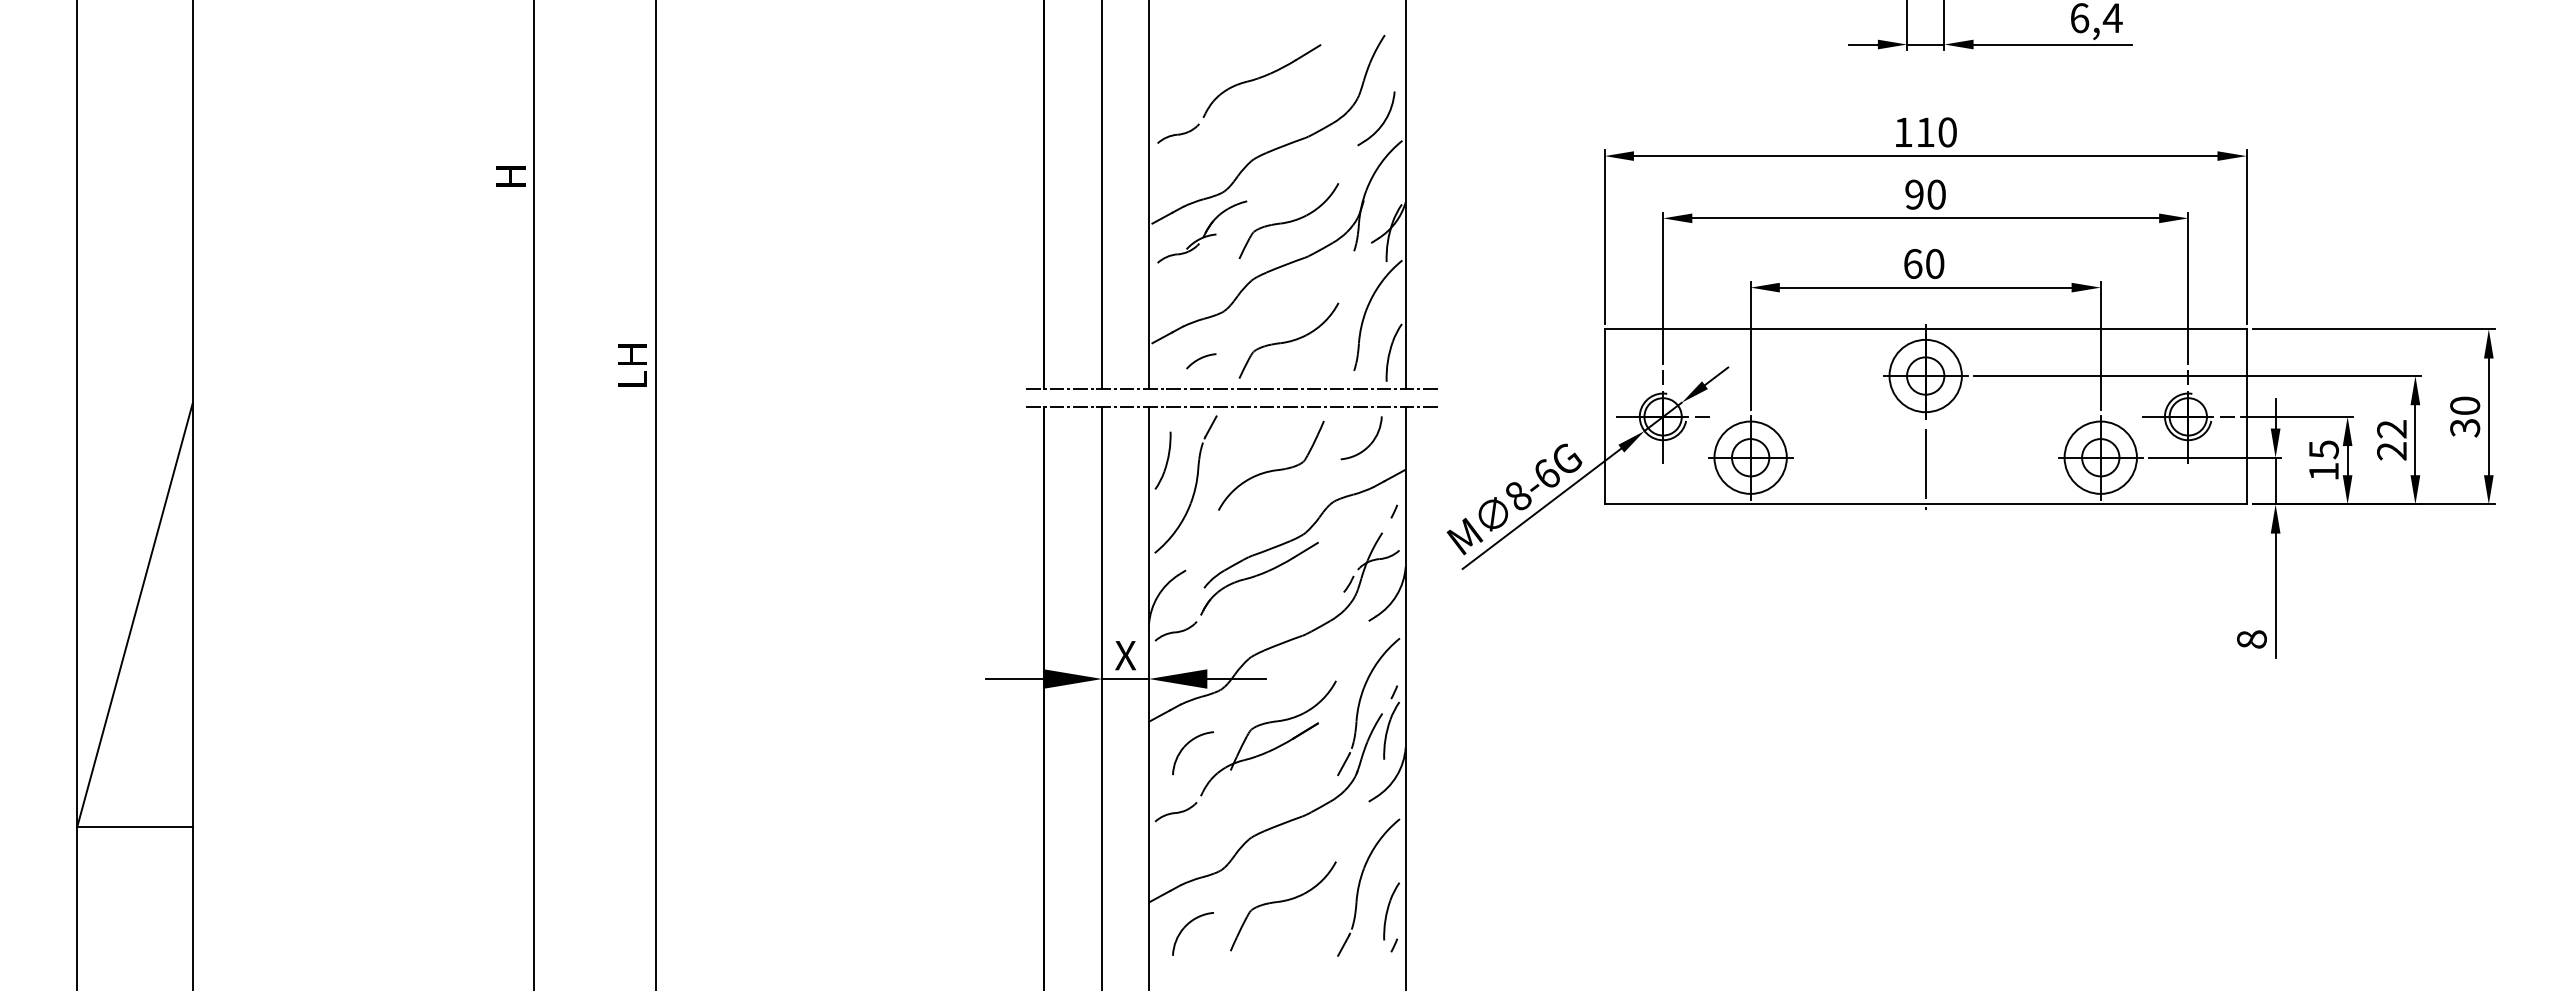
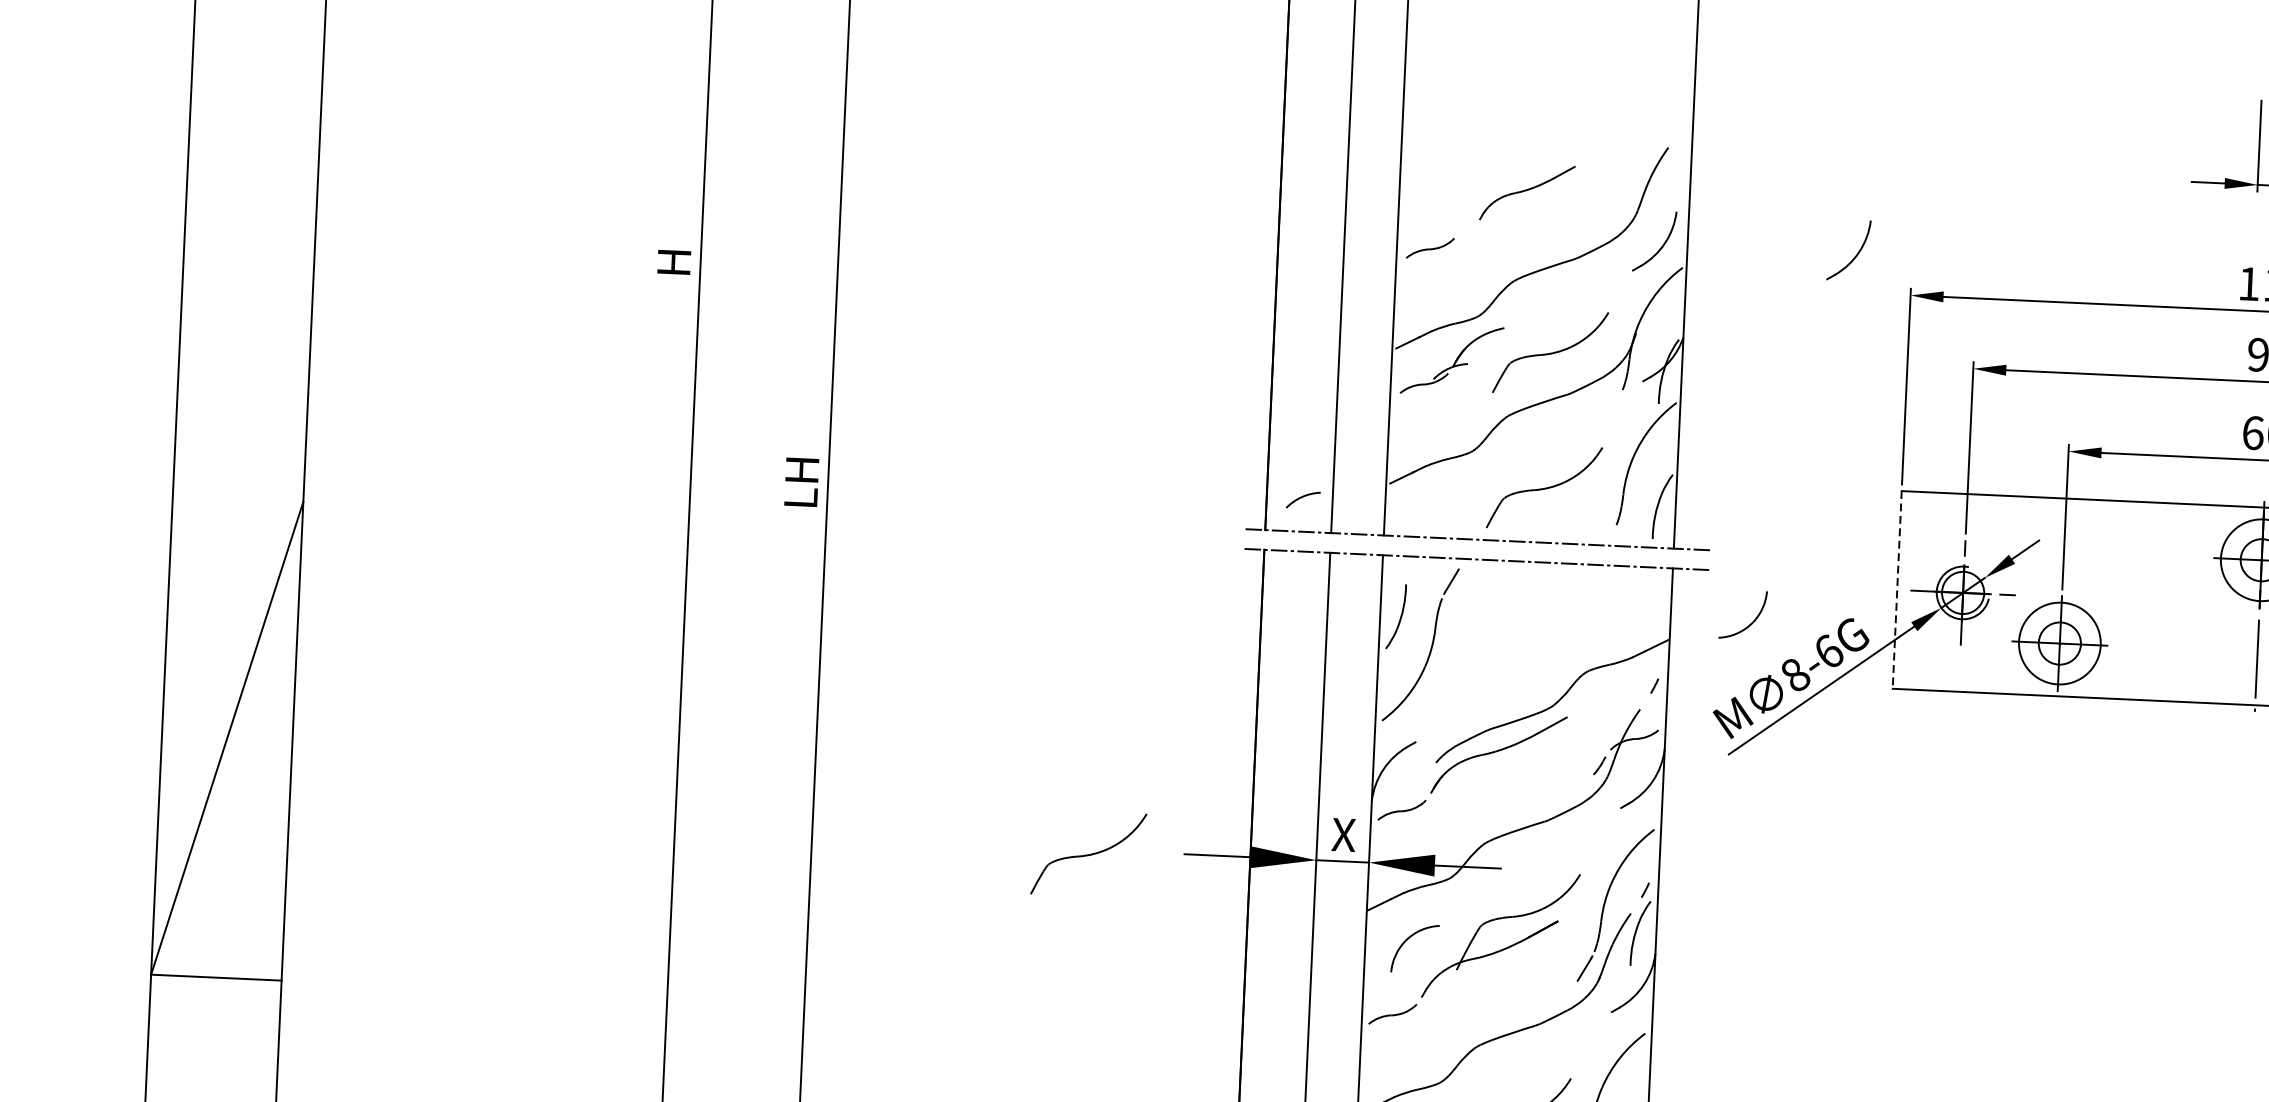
part: (1261, 80) -> (1526, 192), size x0.7
part: (1554, 122) -> (1855, 254), added
arc: (1200, 359) -> (1302, 498), moved
line: (1604, 416) -> (1896, 589), solid -> dashed
part: (1368, 445) -> (1750, 623), moved
part: (1271, 465) -> (1518, 627), removed
part: (900, 682) -> (1088, 853), added

